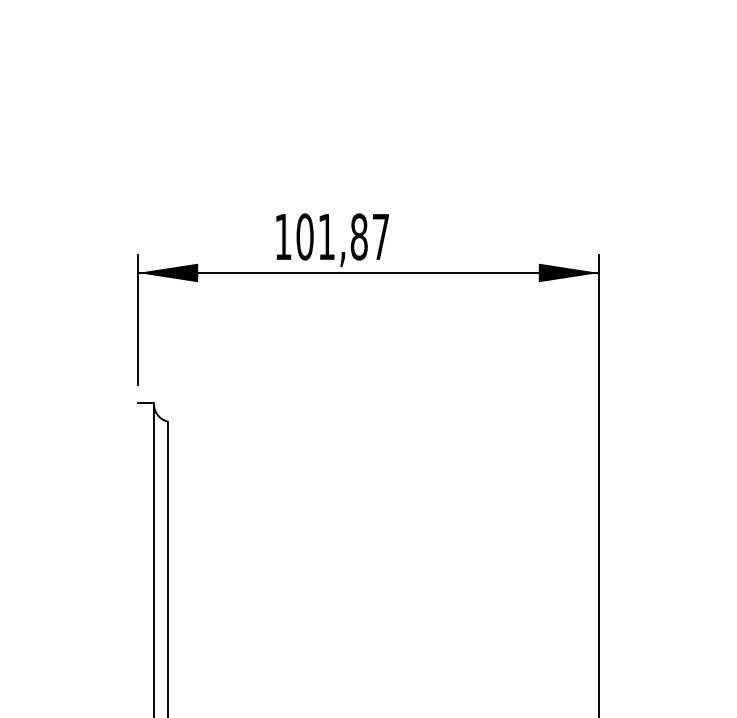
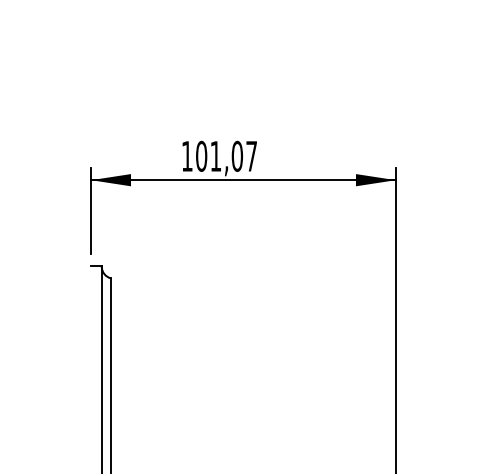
text: (359, 237) -> (237, 156), 101,87 -> 101,07

